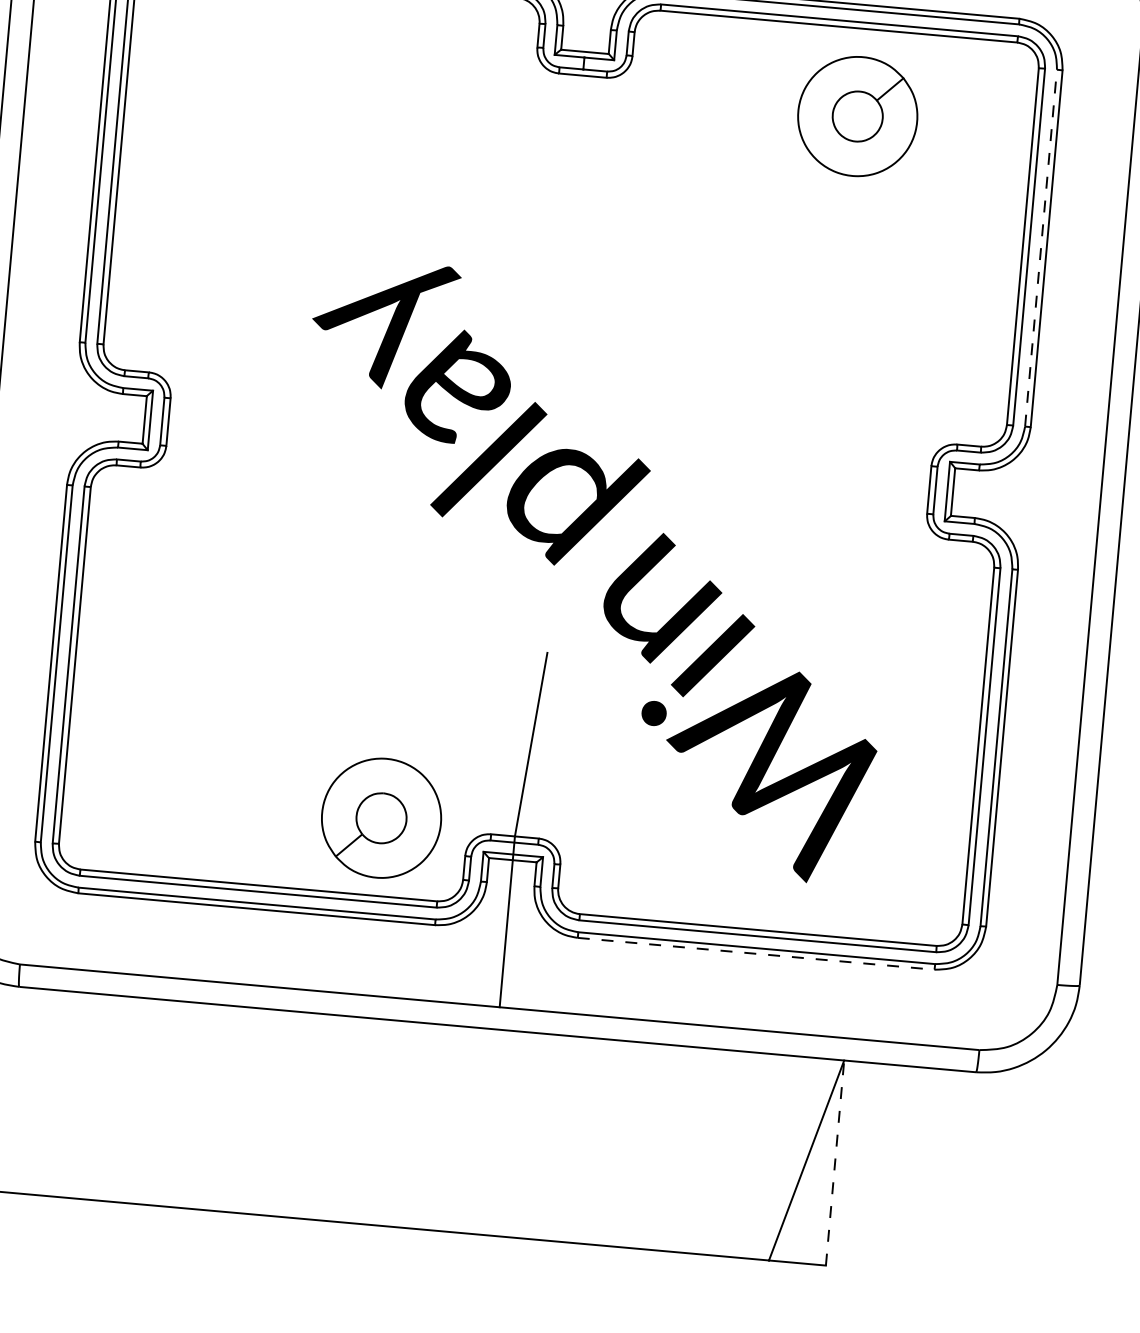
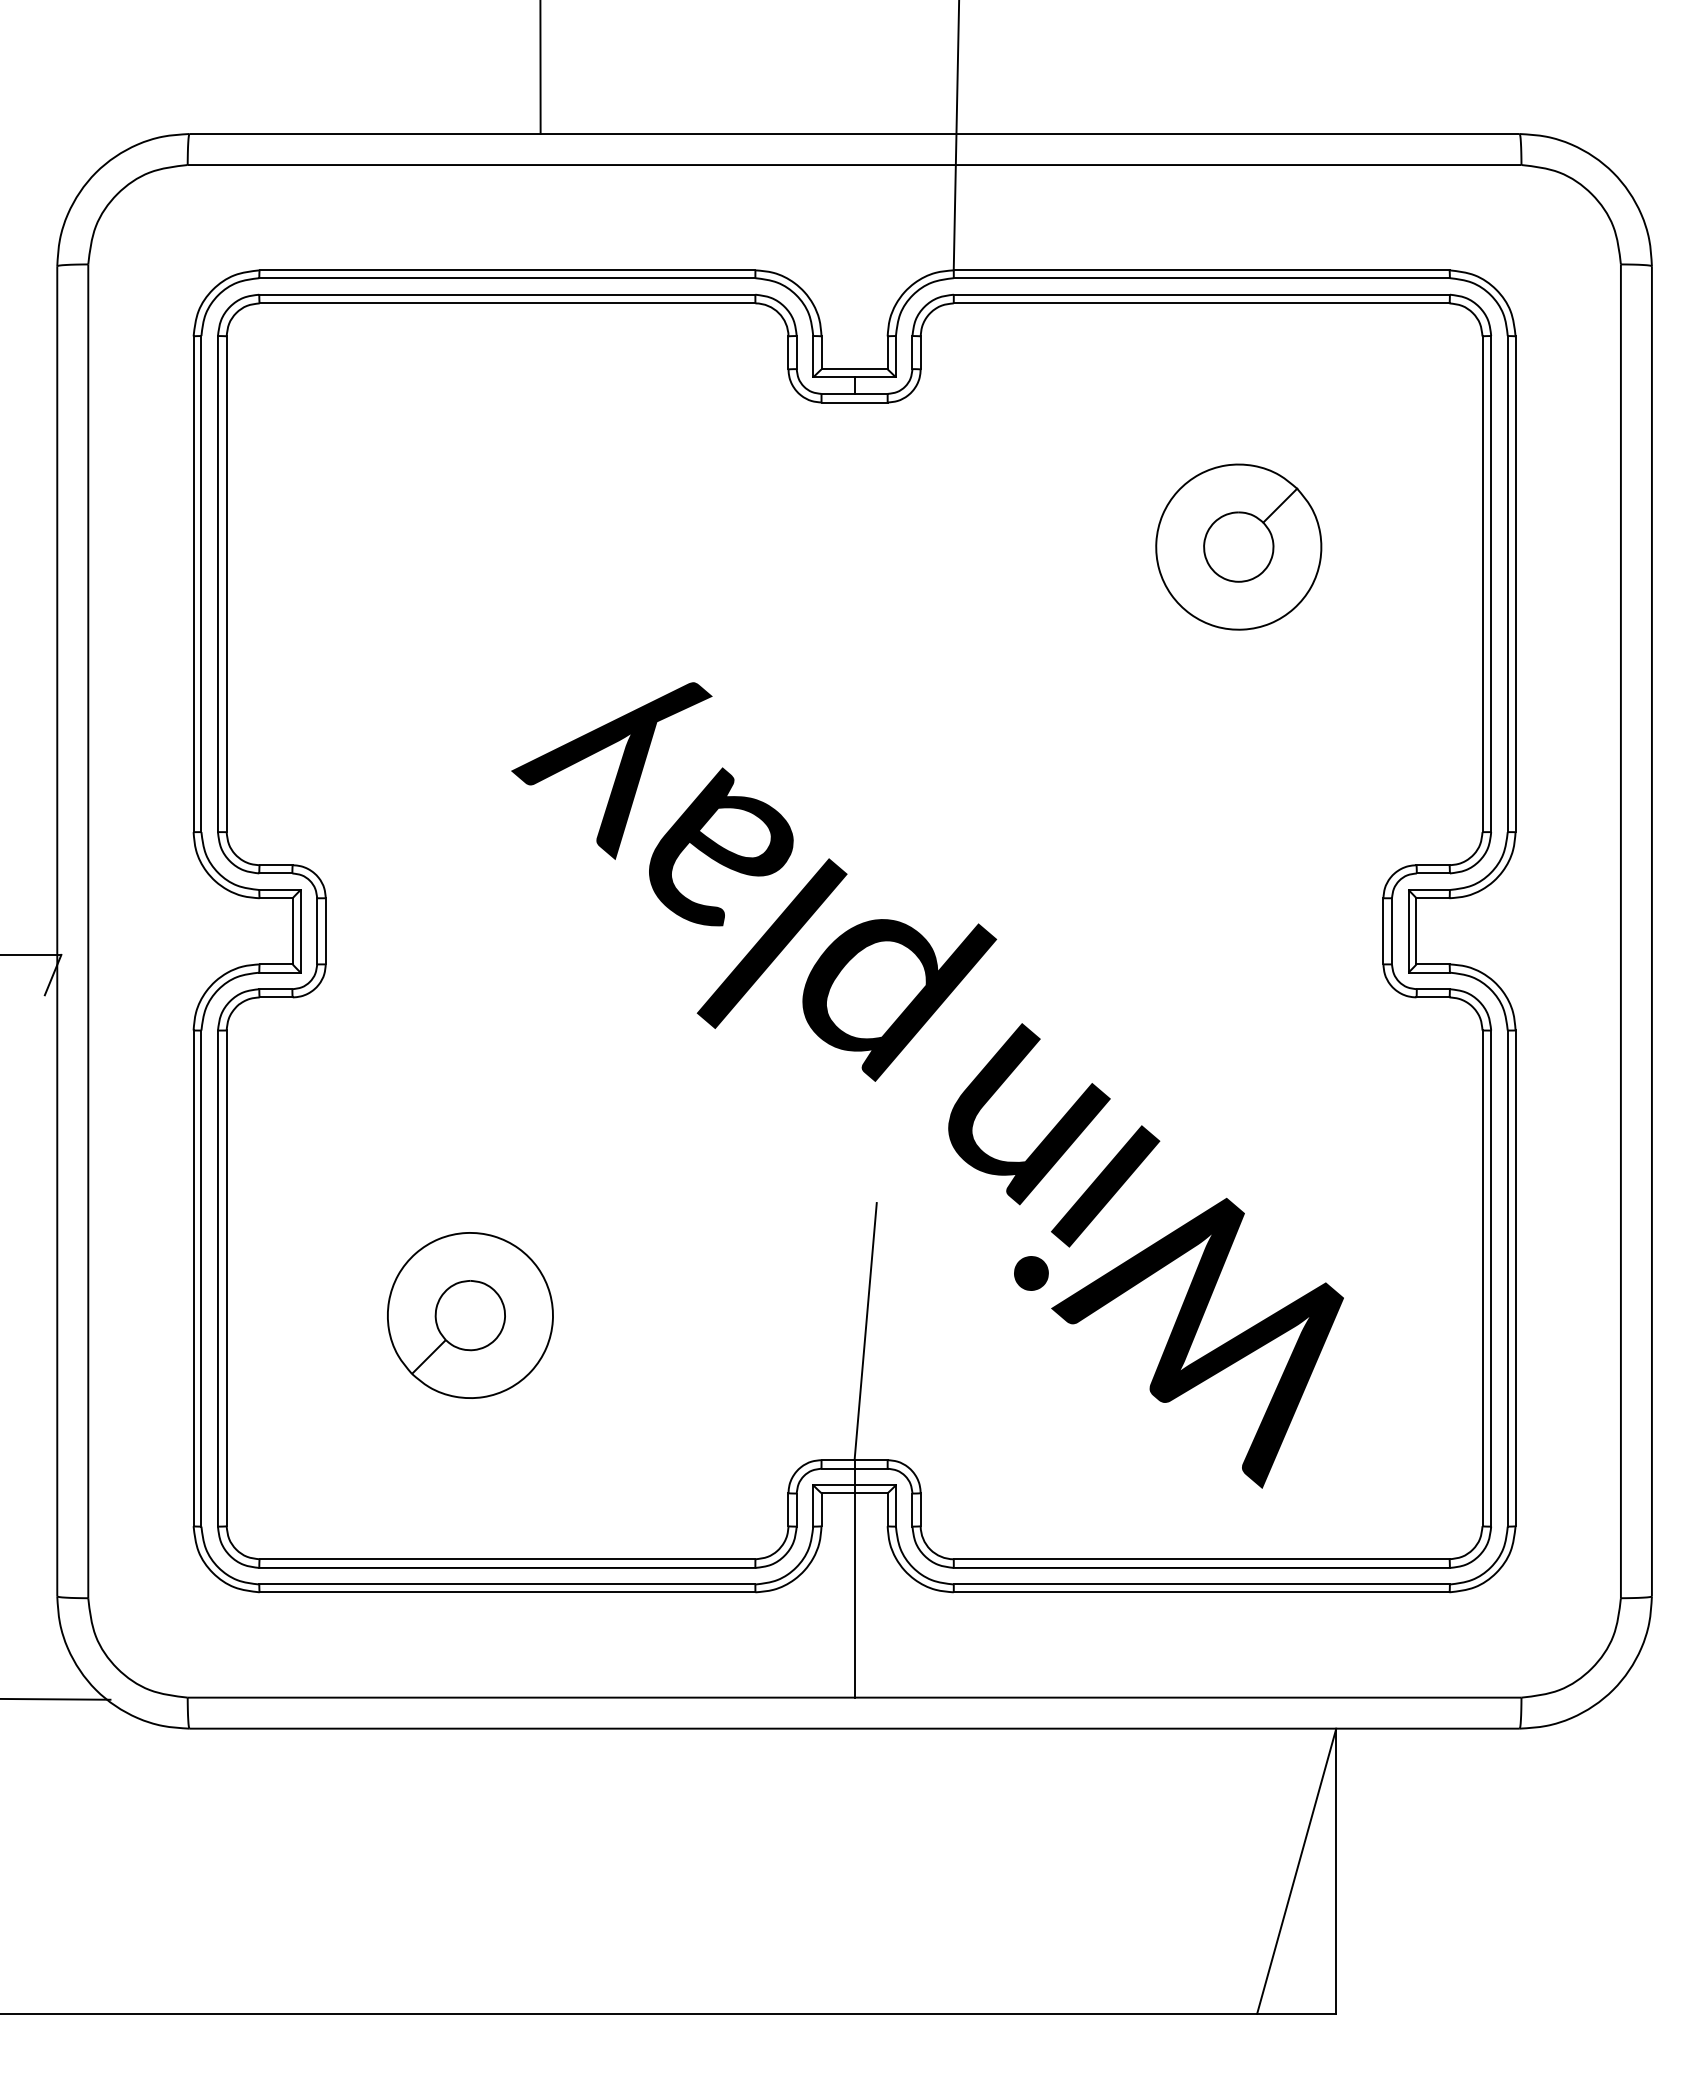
part: (857, 116) -> (1238, 546), moved
line: (1040, 247) -> (1507, 583), dashed -> solid
part: (381, 818) -> (470, 1315), moved
line: (755, 953) -> (1201, 1592), dashed -> solid
line: (835, 1163) -> (1336, 1871), dashed -> solid

